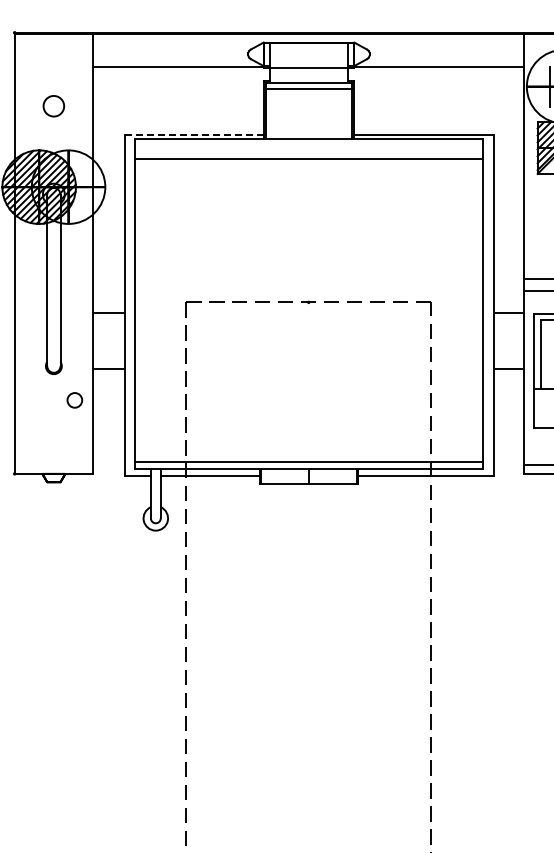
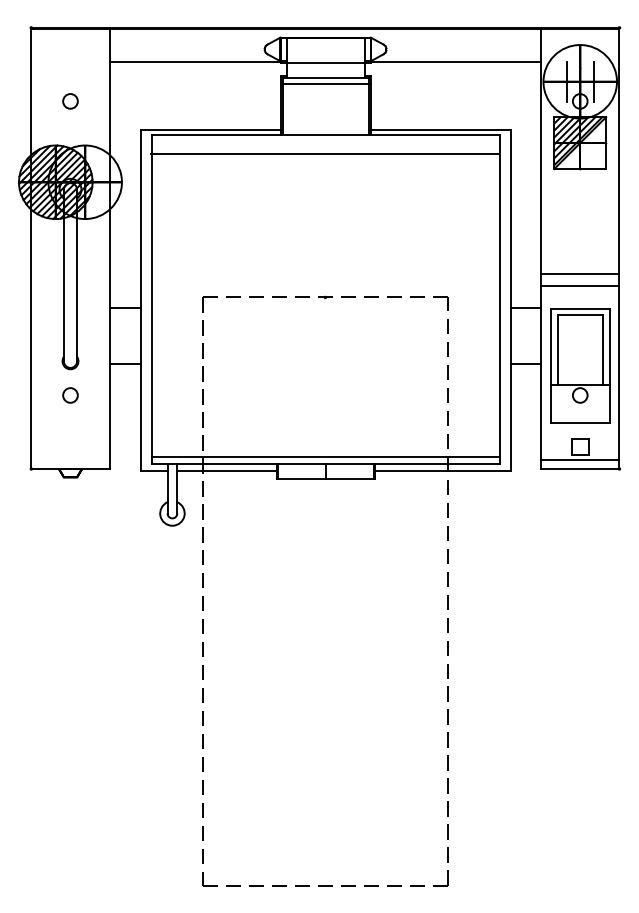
circle: (53, 106) -> (70, 101), size x0.71
line: (193, 134) -> (210, 129), dashed -> solid
circle: (74, 400) -> (70, 395), moved

